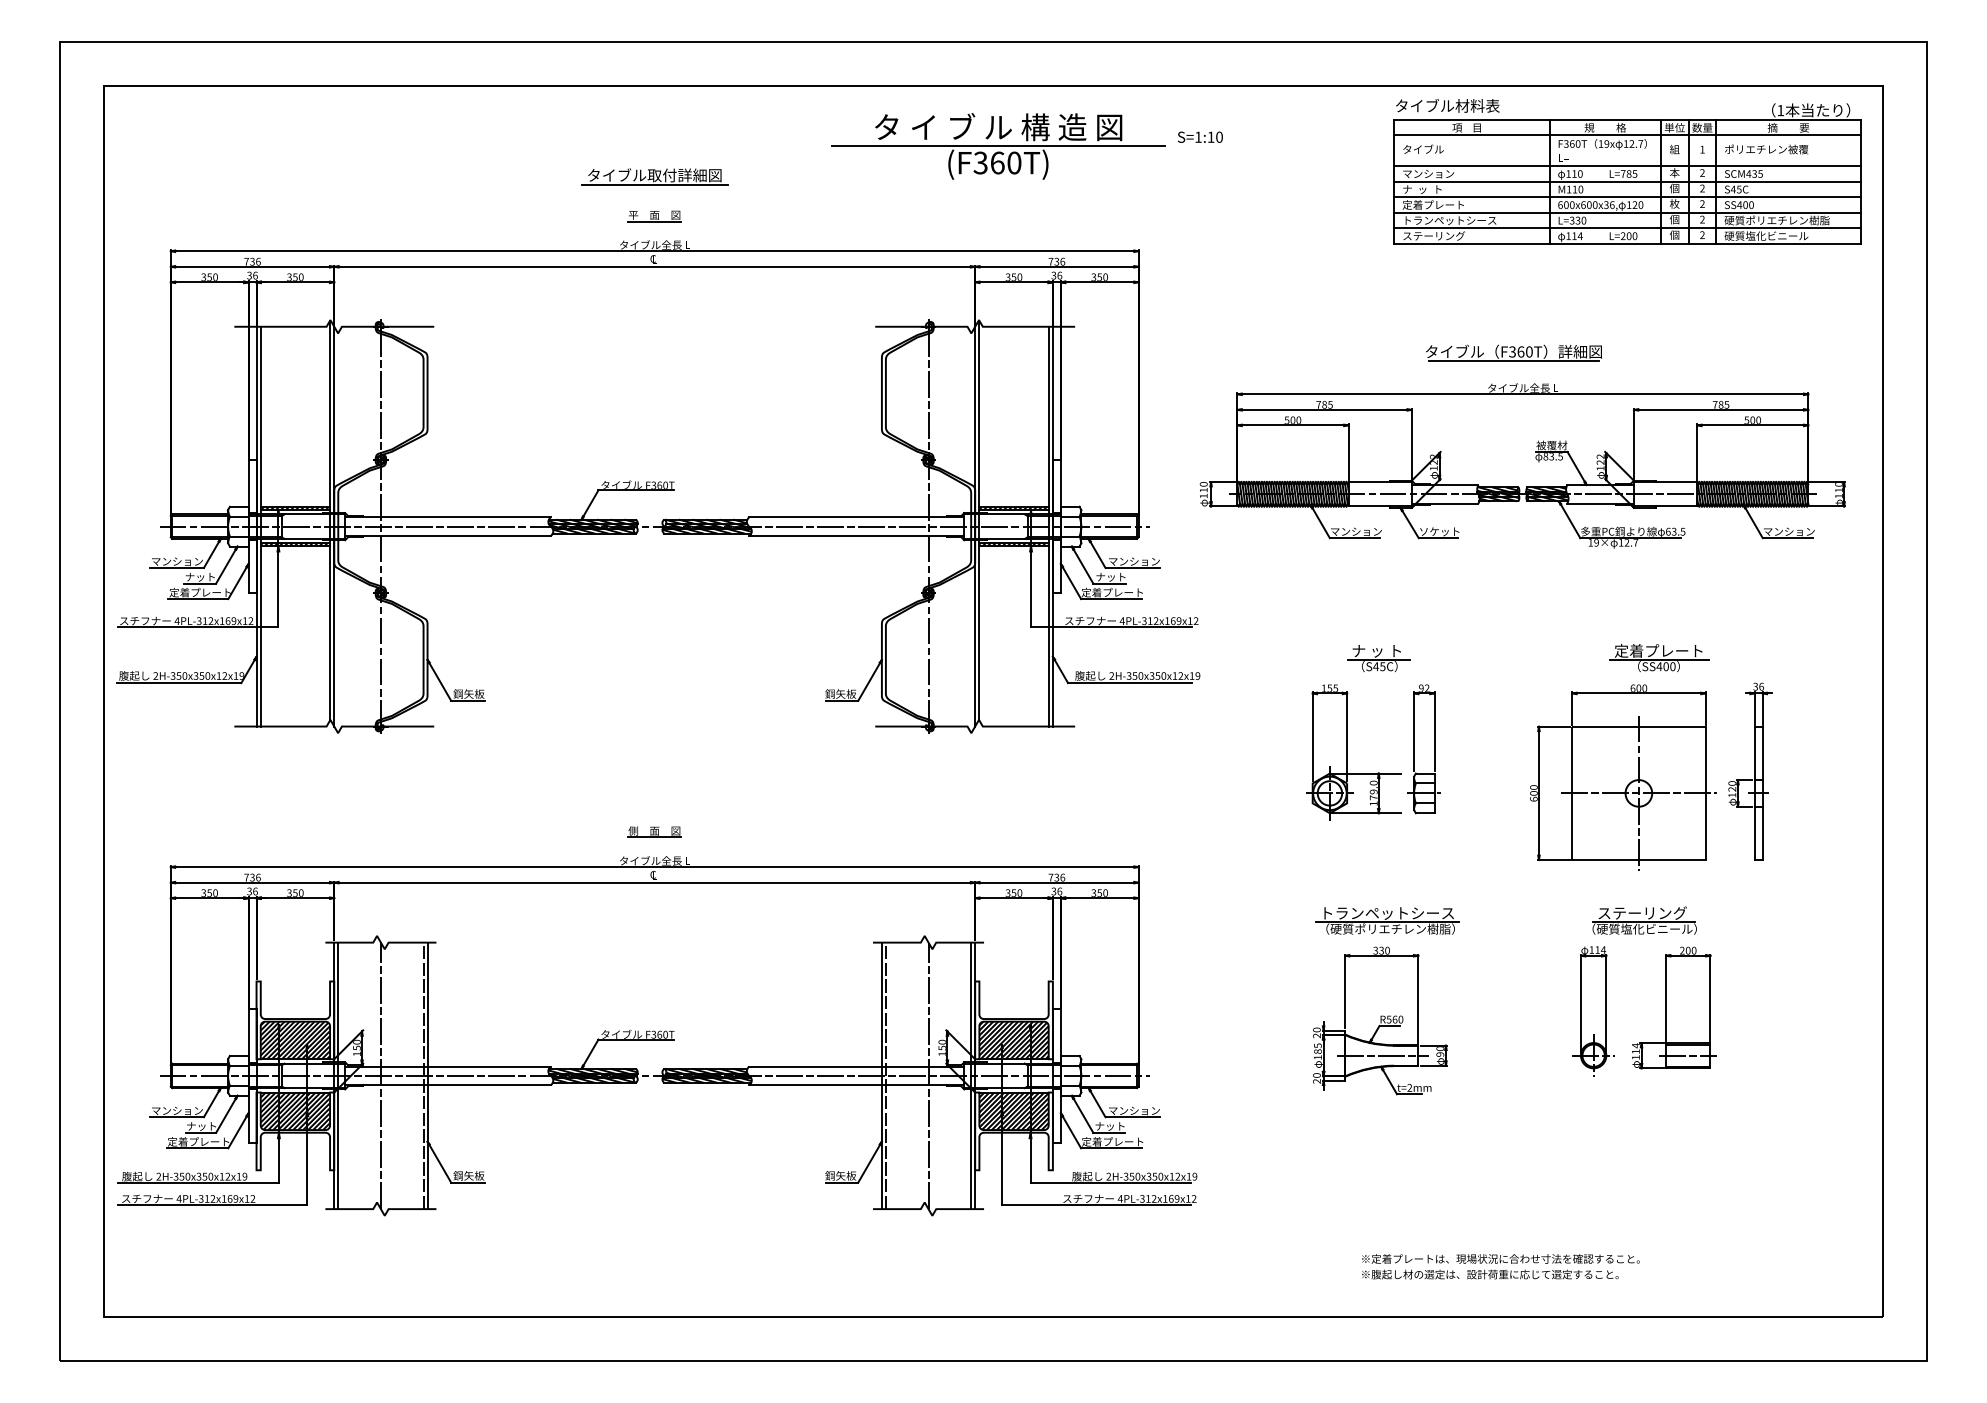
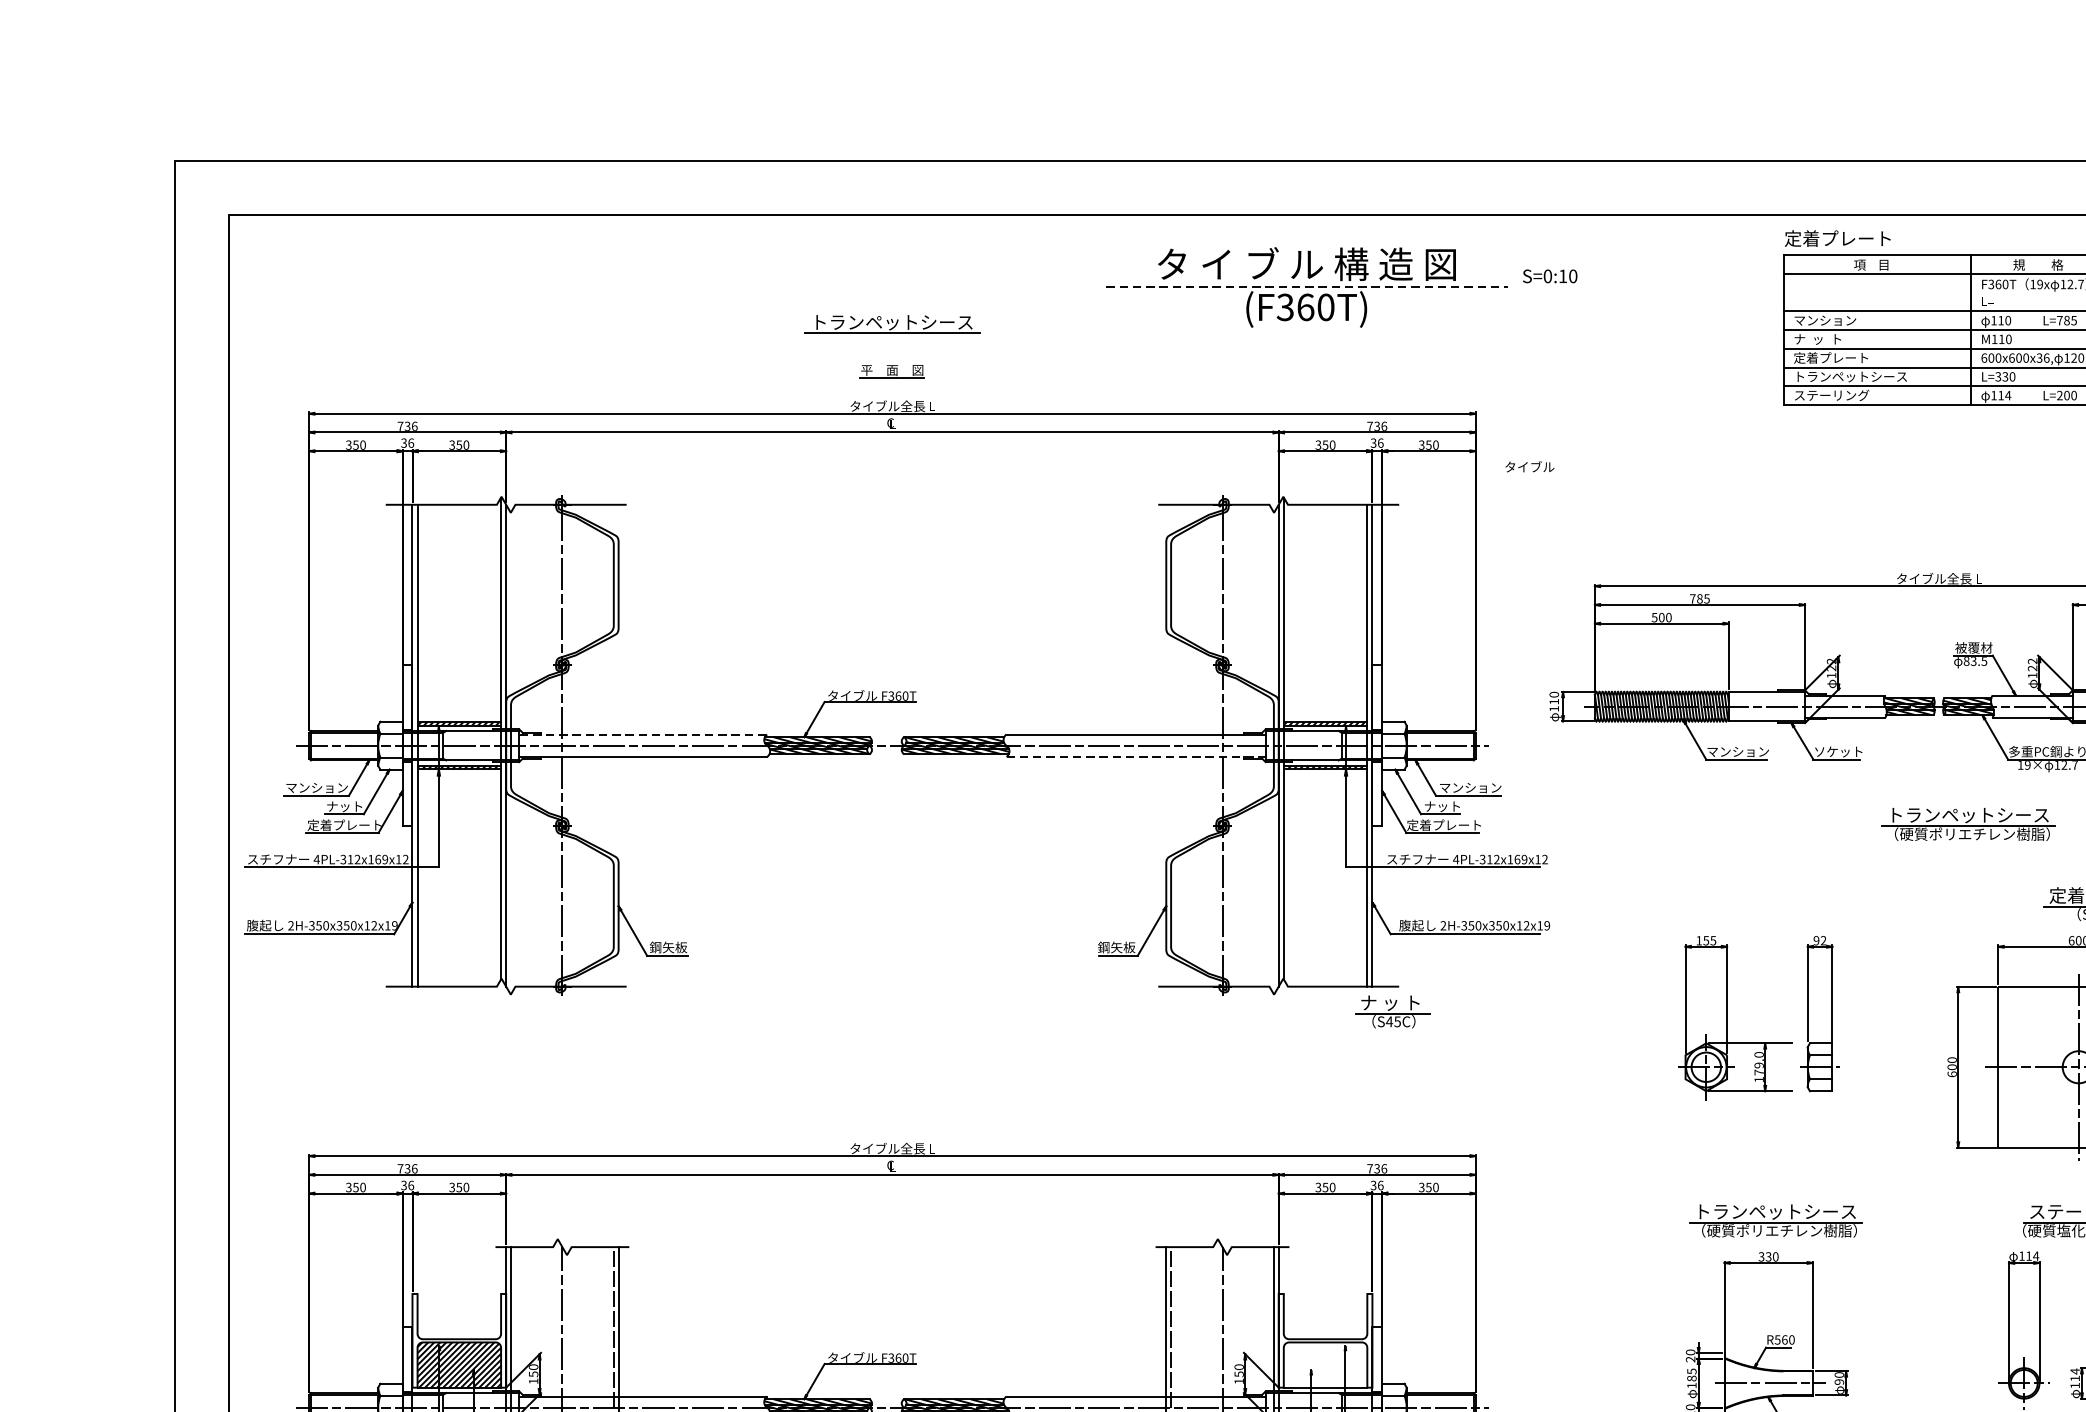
text: (1447, 105) -> (1848, 238), タイブル材料表 -> 定着プレート
text: (1198, 136) -> (1547, 275), S=1:10 -> S=0:10
line: (998, 146) -> (1306, 287), solid -> dashed
text: (1423, 148) -> (1529, 465), moved
text: (654, 175) -> (892, 322), タイブル取付詳細図 -> トランペットシース
part: (1513, 352) -> (1927, 535), removed
line: (447, 517) -> (642, 734), solid -> dashed
line: (857, 535) -> (1136, 756), solid -> dashed
part: (1547, 591) -> (1968, 823), added
part: (1378, 658) -> (1392, 1011), moved
part: (654, 831) -> (892, 1113), removed
hatch: (1013, 1040) -> (1324, 1365), removed

